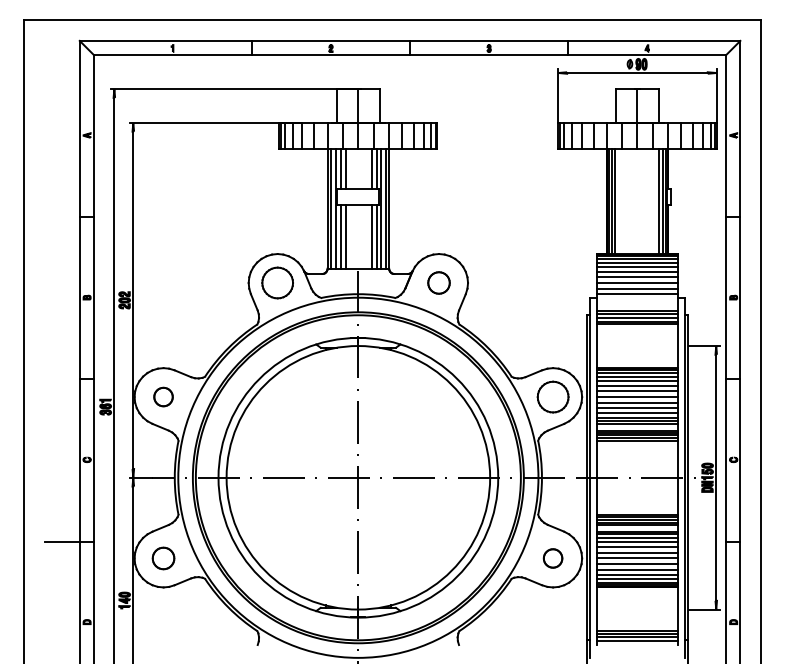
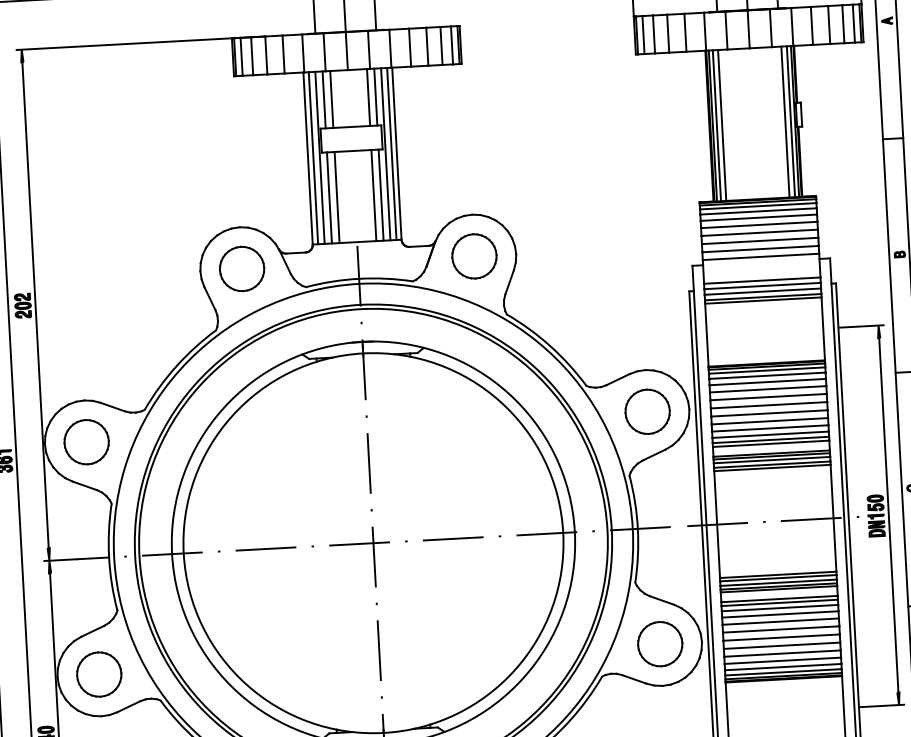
part: (438, 282) -> (473, 255), size x1.43
part: (163, 396) -> (86, 441), size x1.67
part: (163, 558) -> (99, 674), size x1.43
part: (552, 558) -> (659, 644), size x1.67

